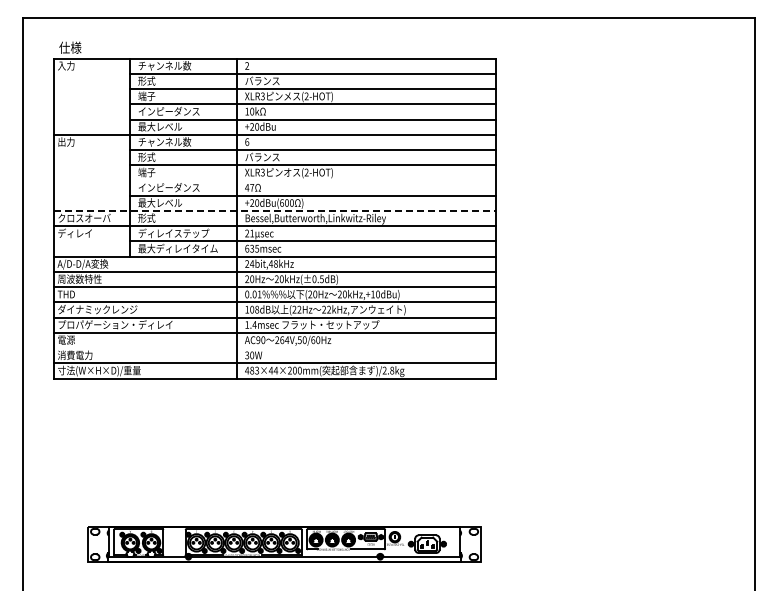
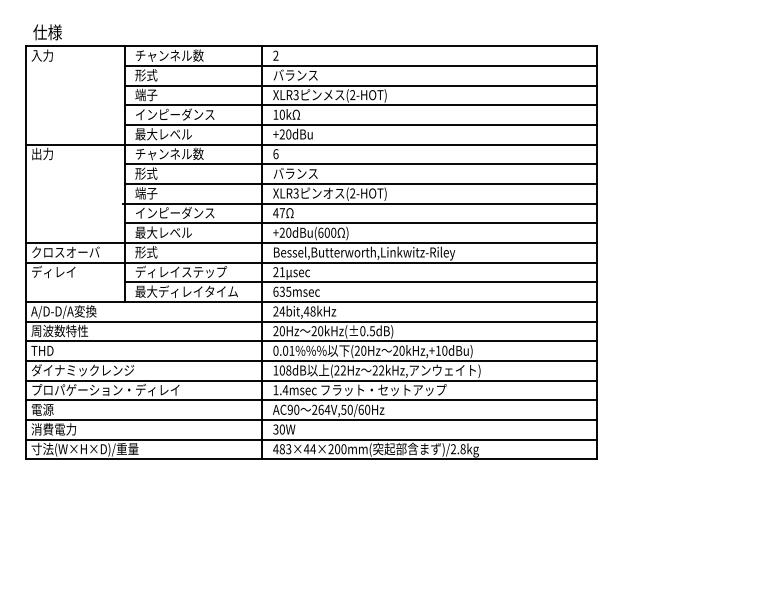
line: (311, 180) -> (358, 203), added
line: (274, 210) -> (311, 242), dashed -> solid
line: (274, 348) -> (311, 420), added

